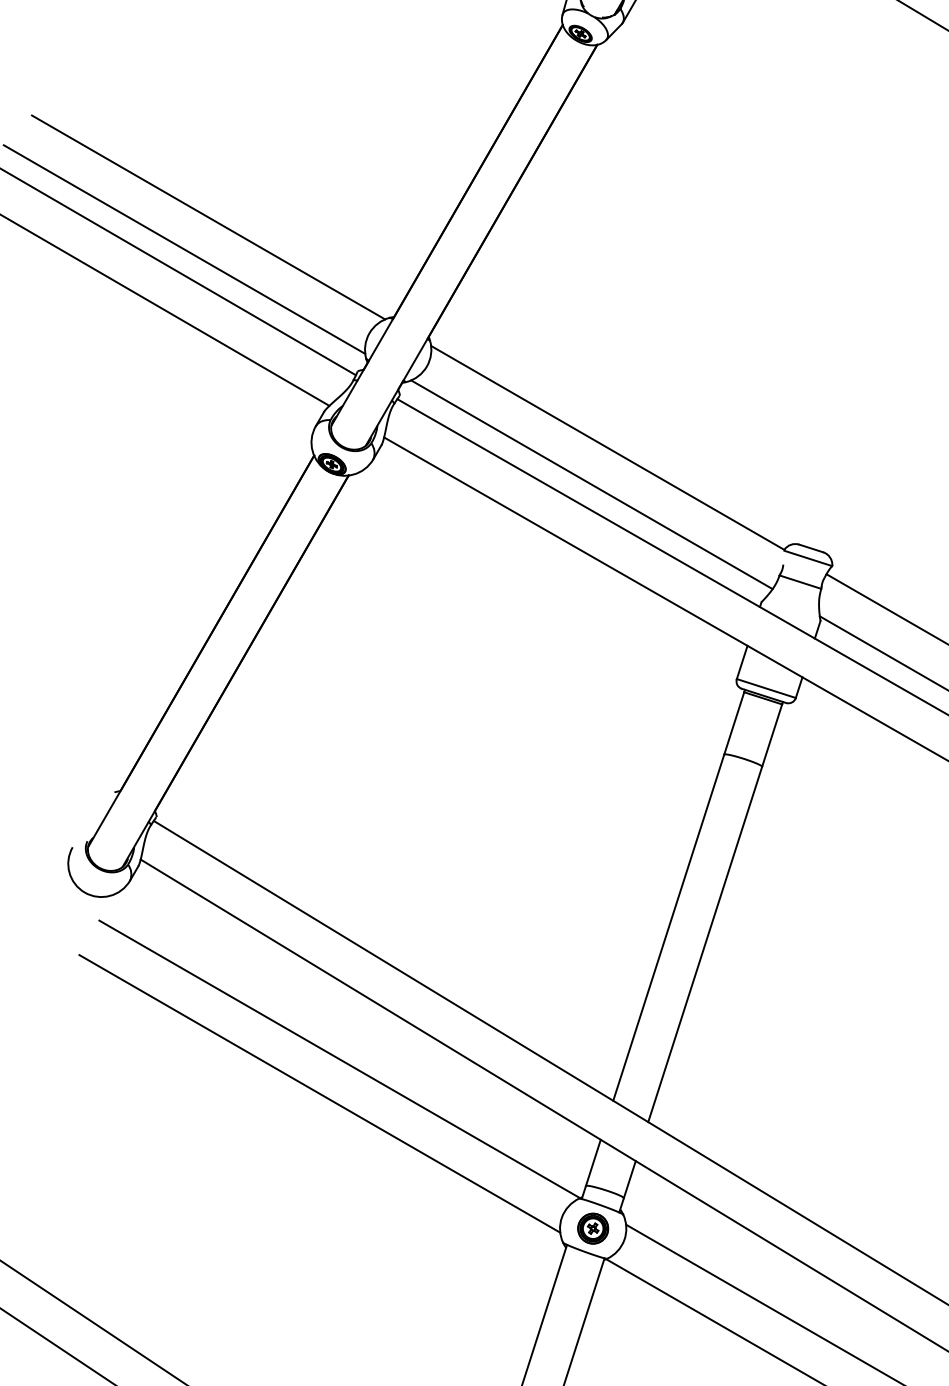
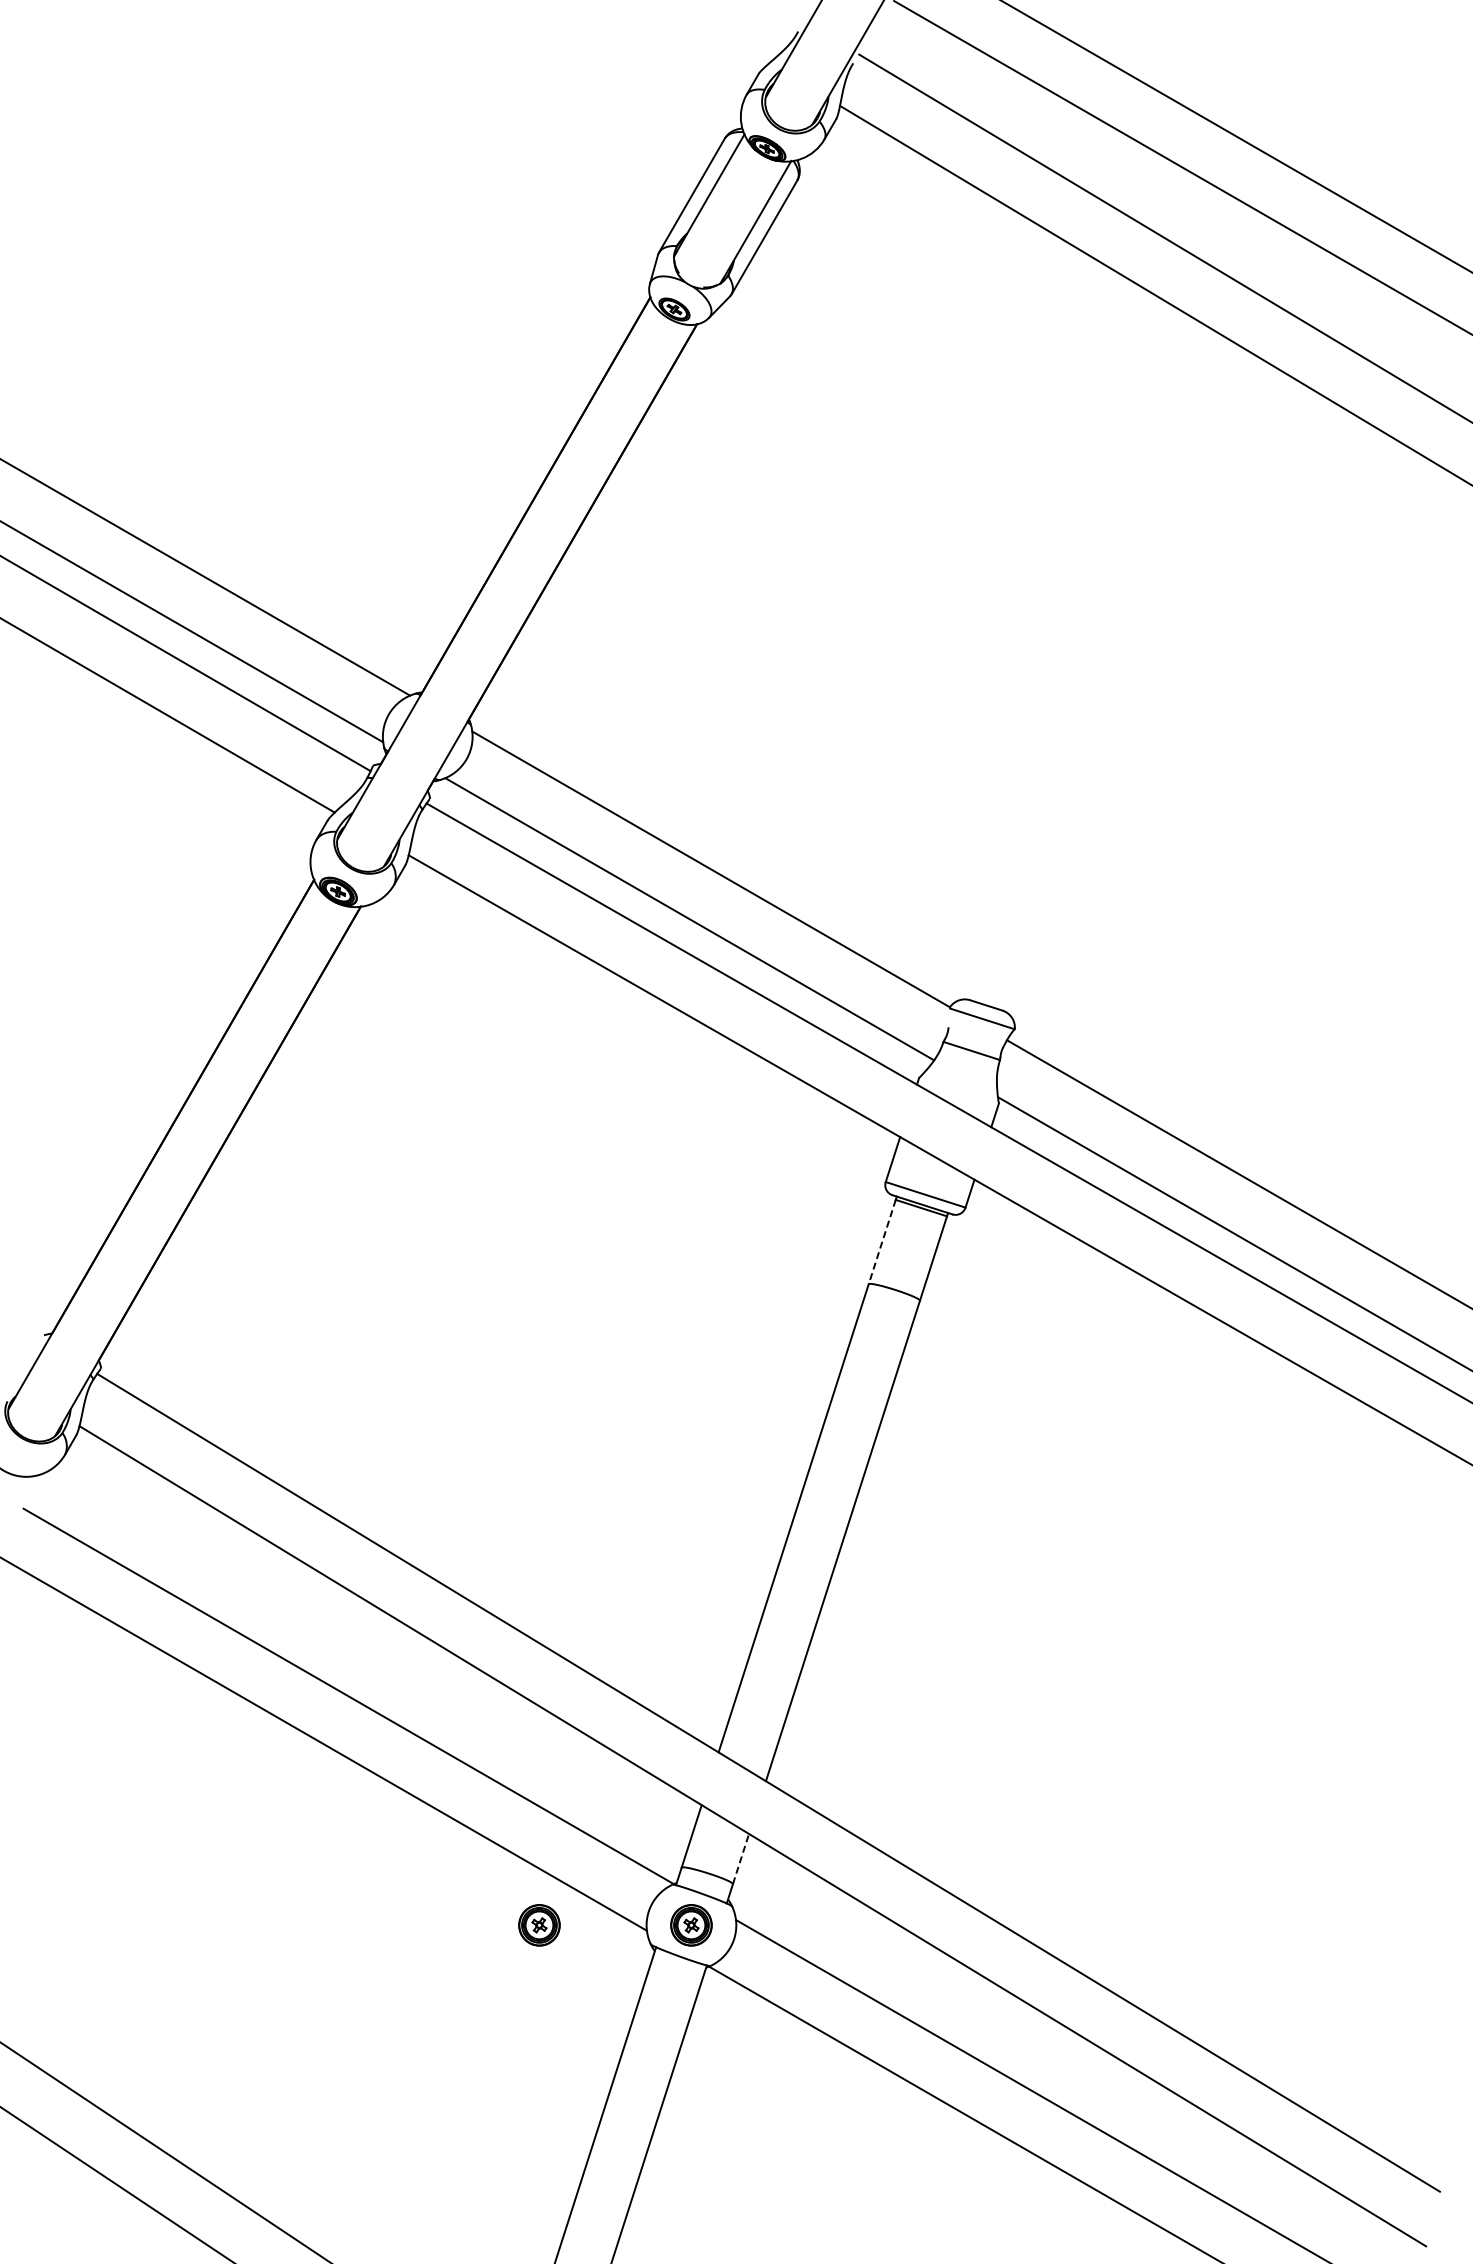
line: (734, 723) -> (882, 1242), solid -> dashed
line: (630, 1179) -> (741, 1858), solid -> dashed
part: (480, 1228) -> (539, 1925), added

